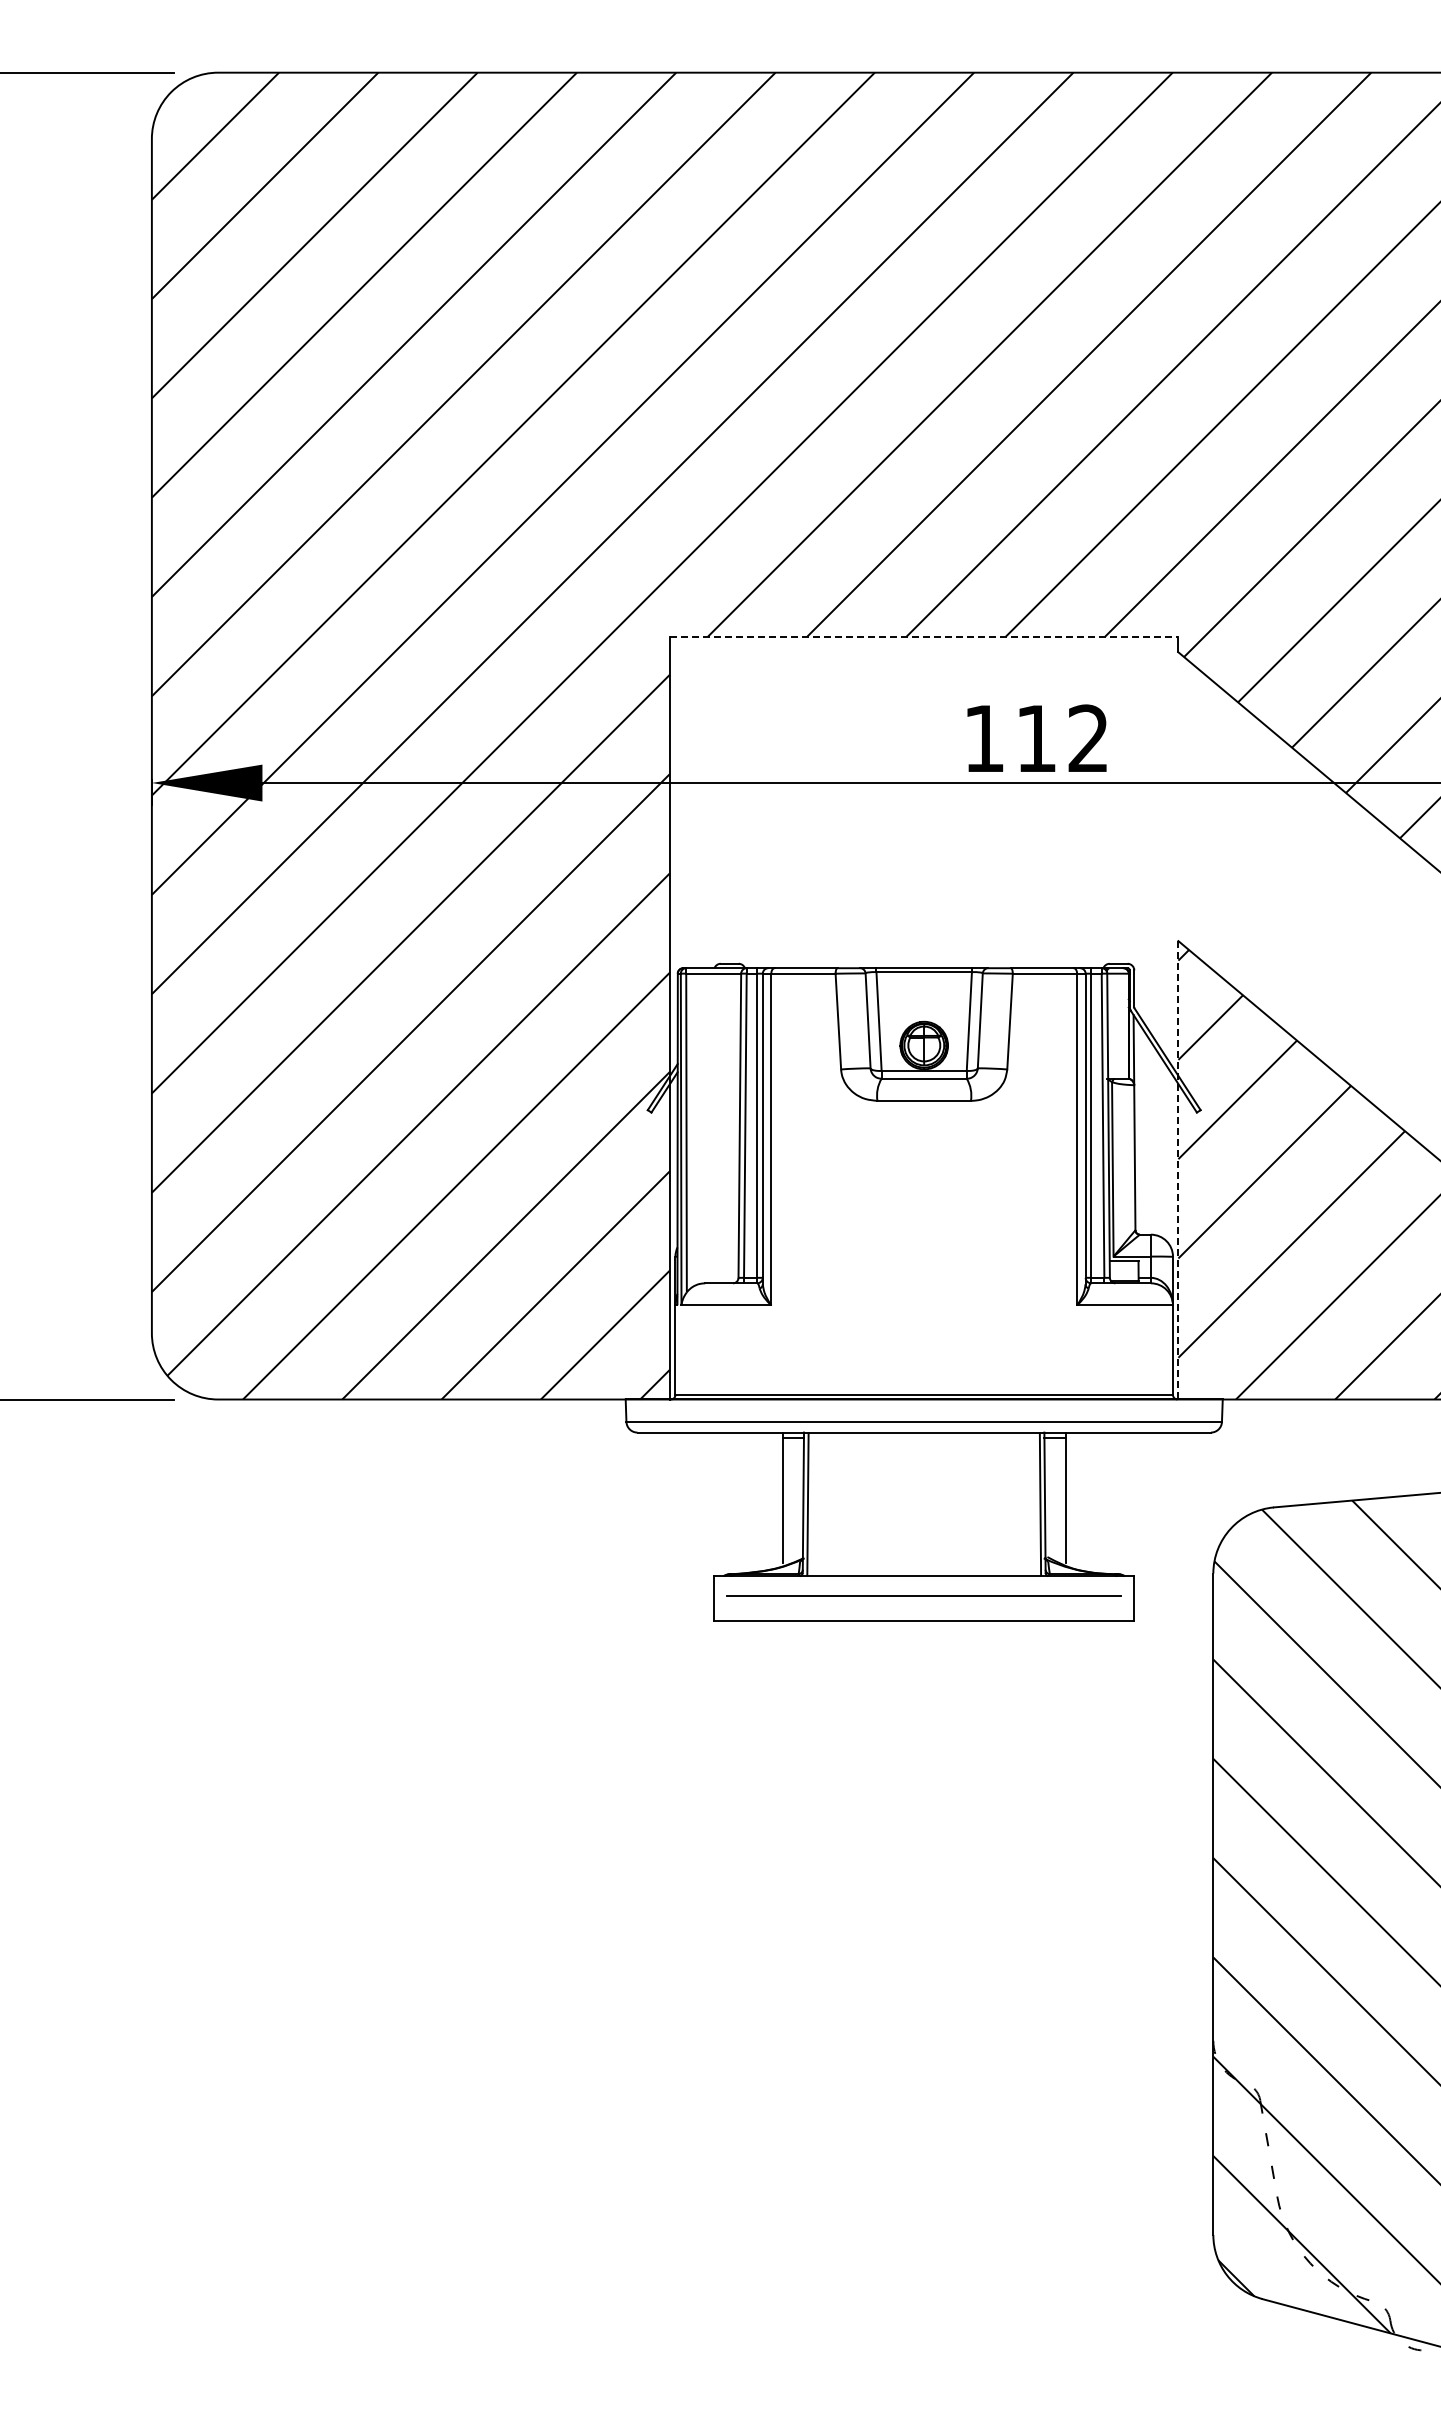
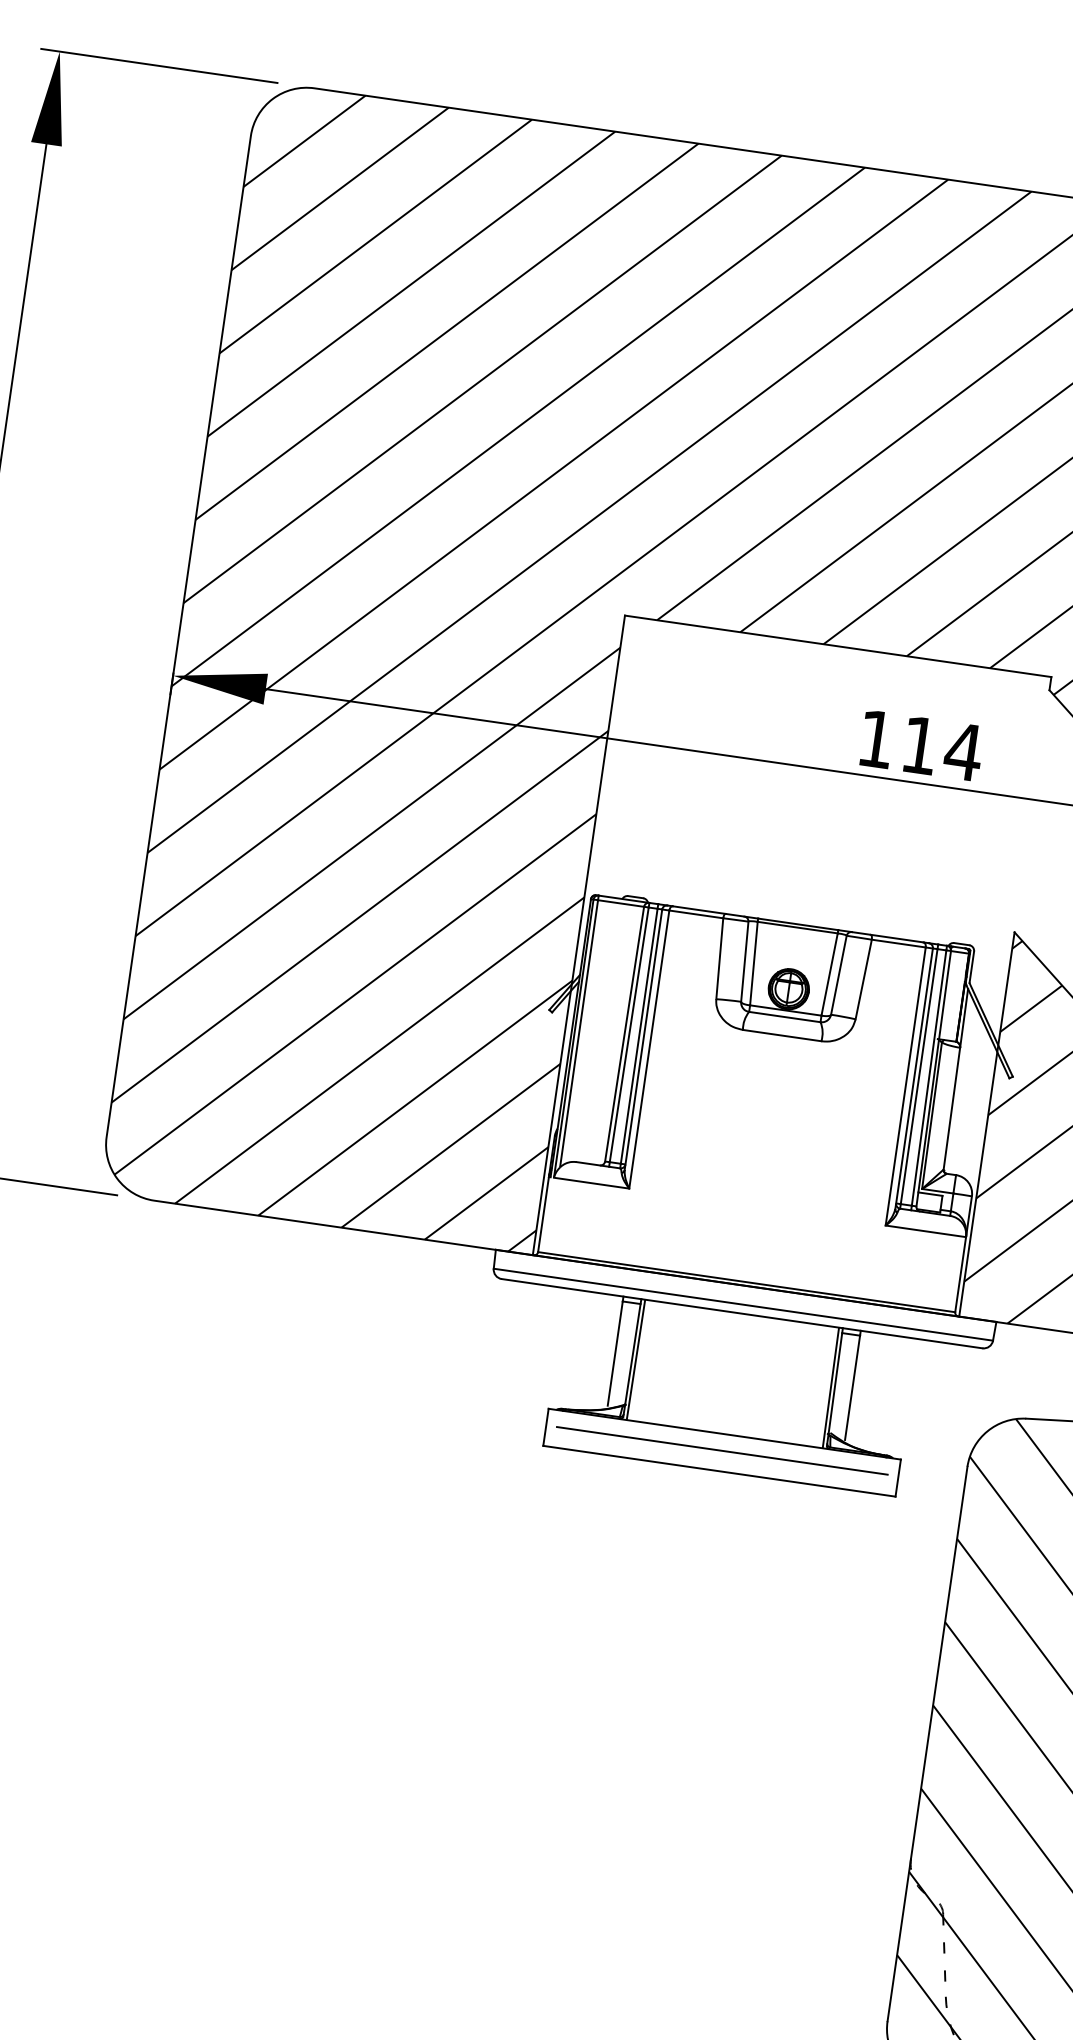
line: (924, 636) -> (838, 646), dashed -> solid
text: (1088, 737) -> (963, 750), 112 -> 114
line: (1178, 1170) -> (986, 1124), dashed -> solid

